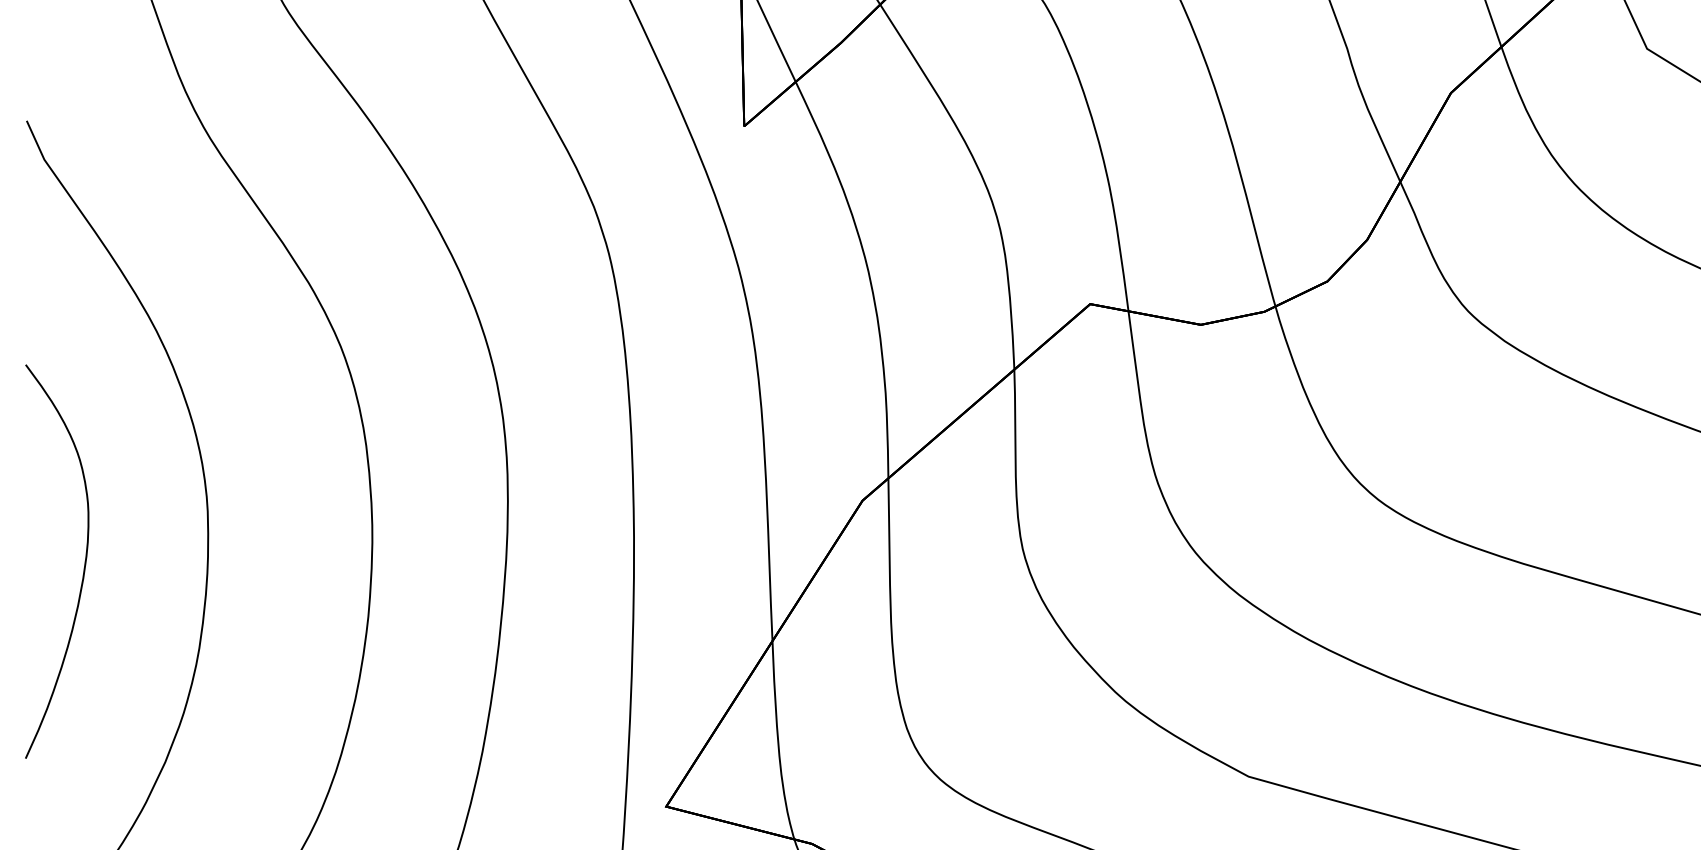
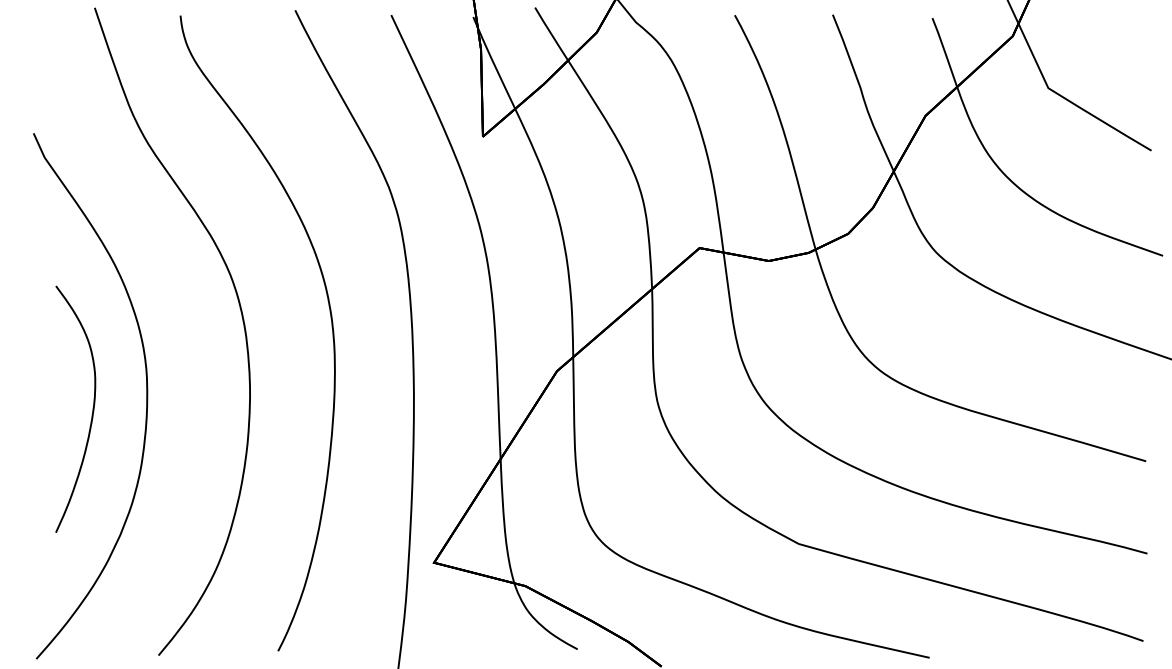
part: (84, 560) -> (92, 408), moved

